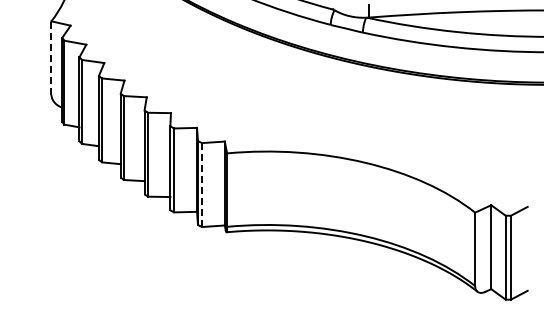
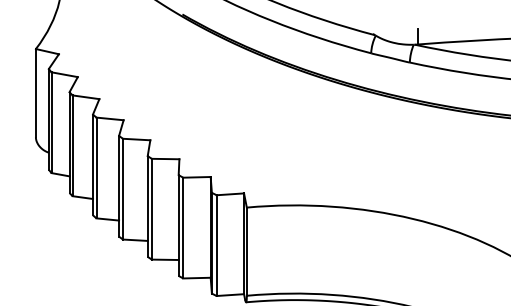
line: (51, 58) -> (35, 93), dashed -> solid
line: (202, 185) -> (217, 246), dashed -> solid

